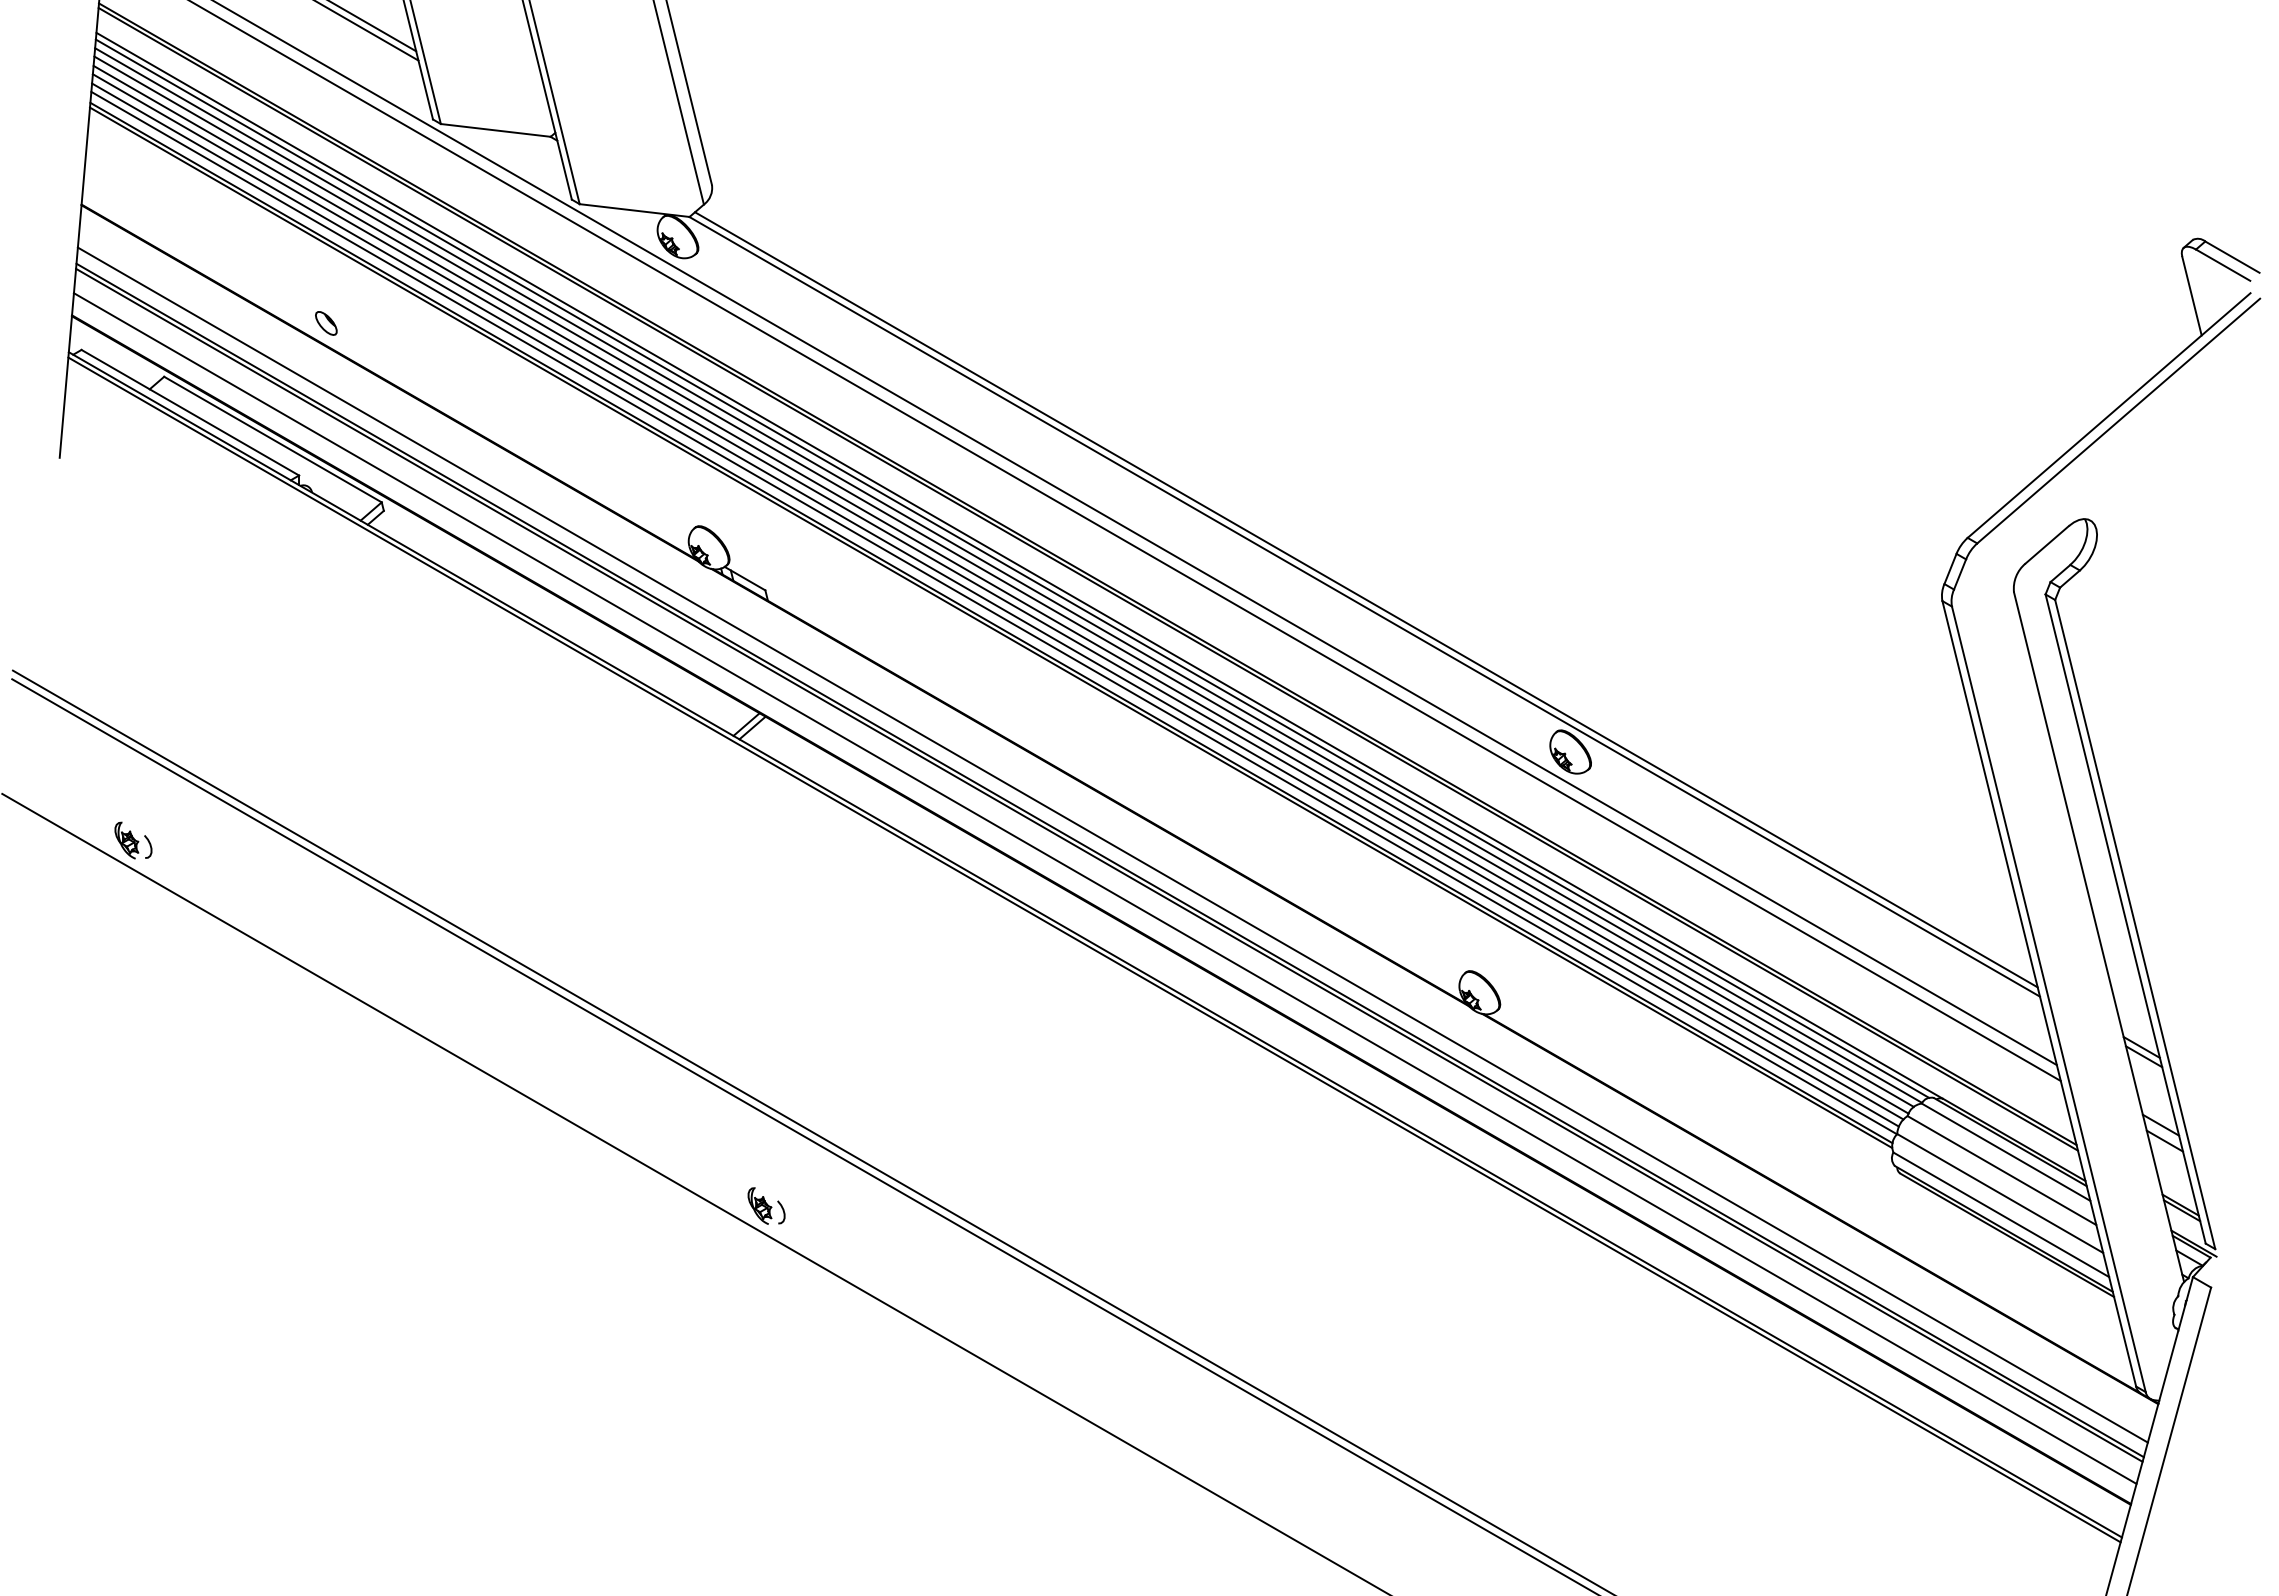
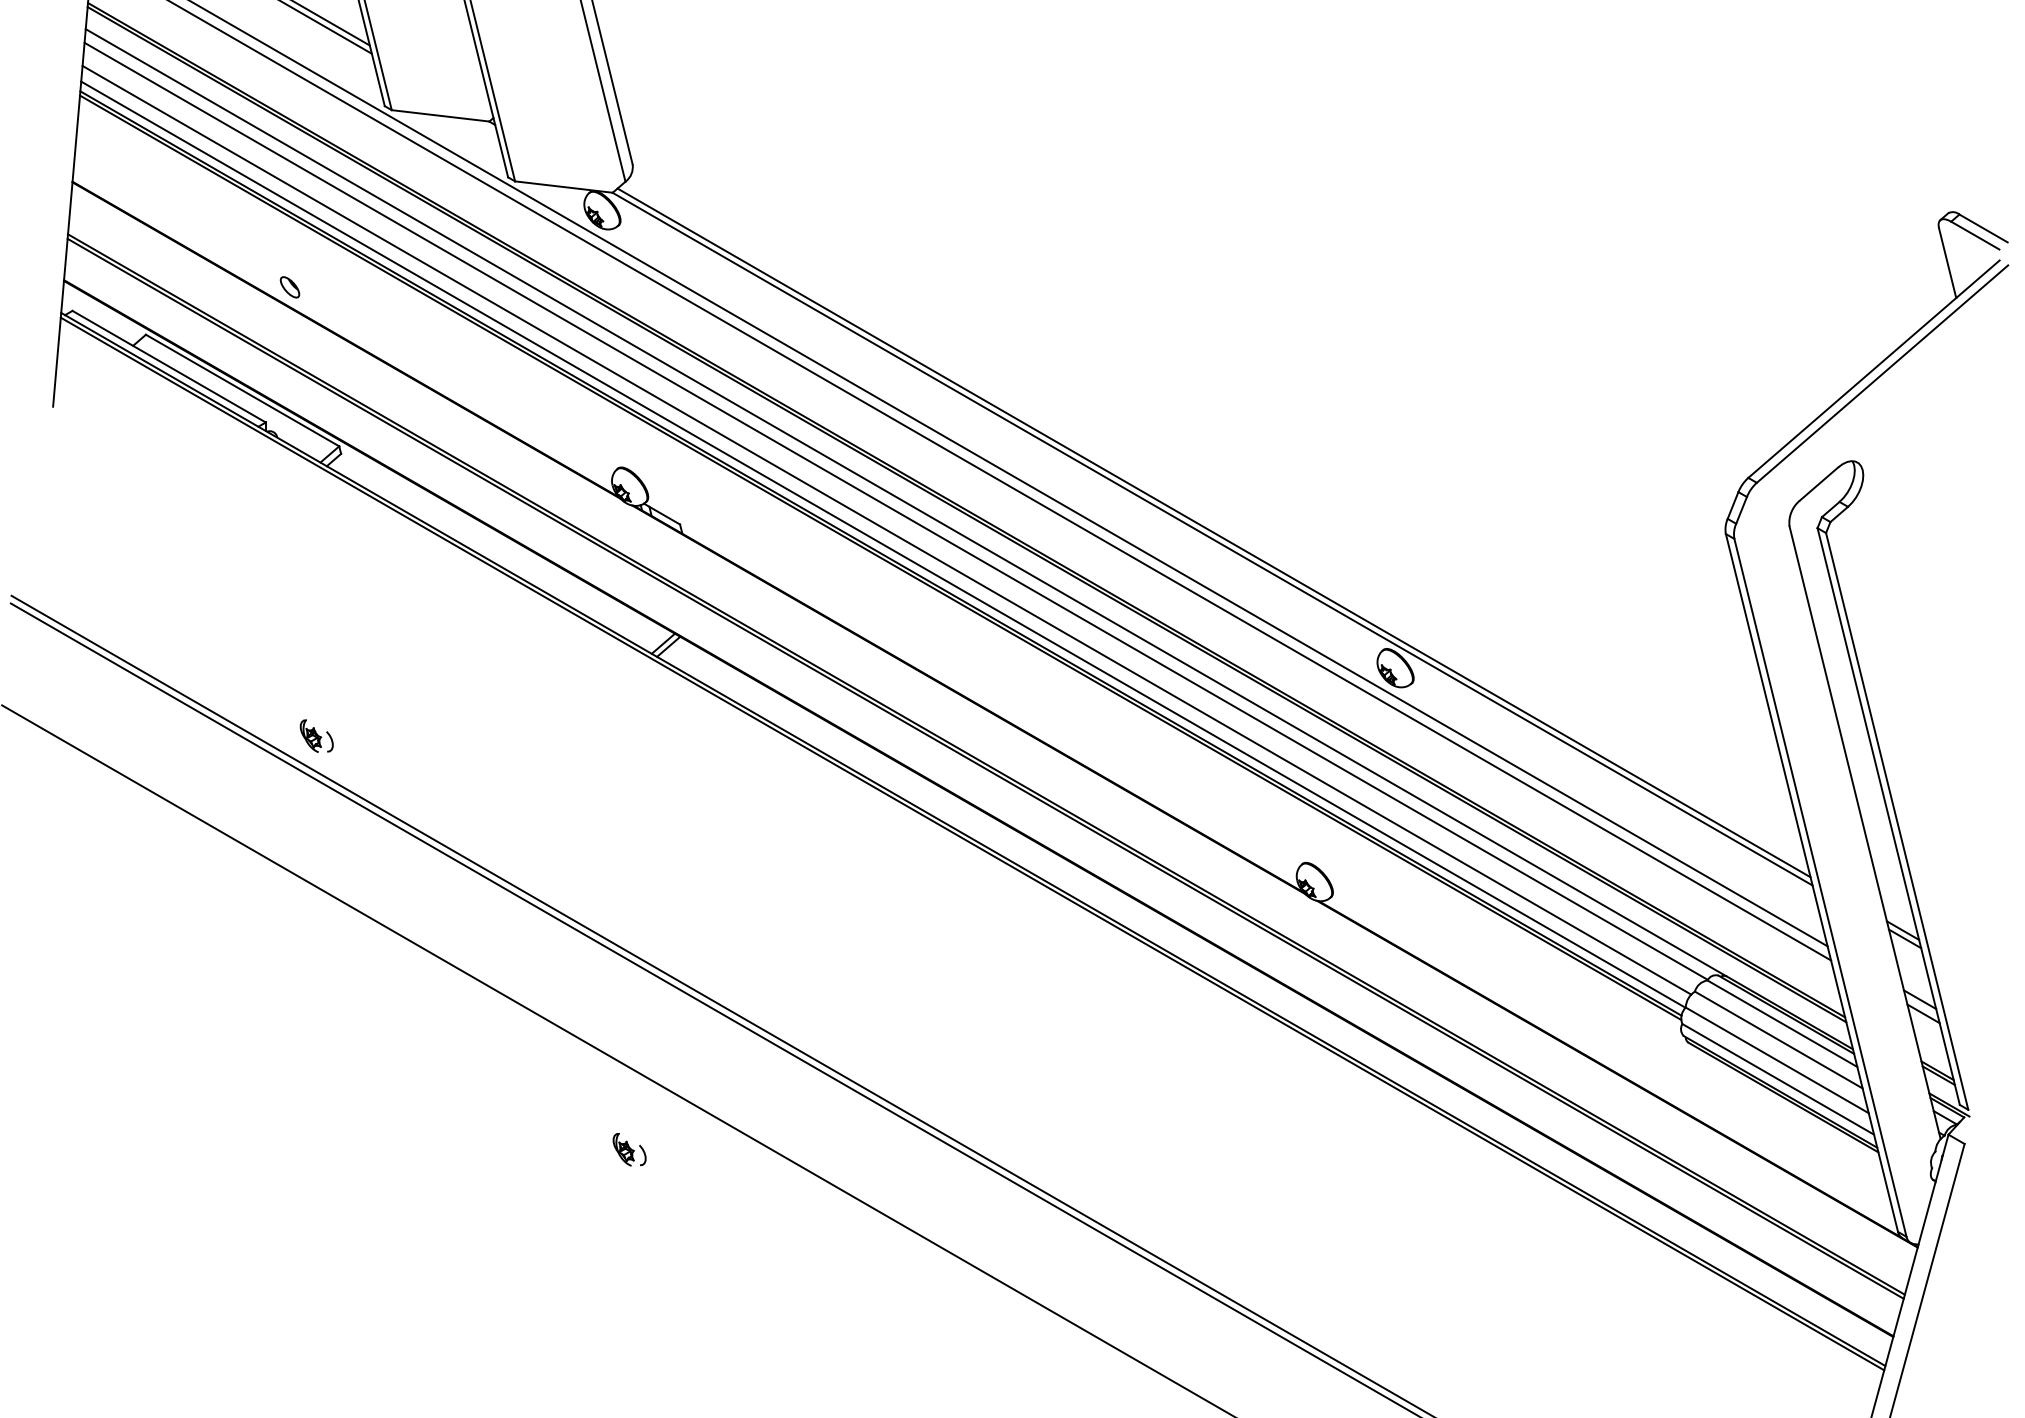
line: (1012, 568) -> (899, 505), removed
line: (1003, 581) -> (891, 516), removed
line: (1000, 589) -> (888, 523), removed
line: (995, 604) -> (884, 537), removed
part: (133, 840) -> (316, 736), moved
line: (1112, 844) -> (988, 750), removed
line: (1104, 888) -> (981, 789), removed
part: (766, 1205) -> (629, 1149), moved

